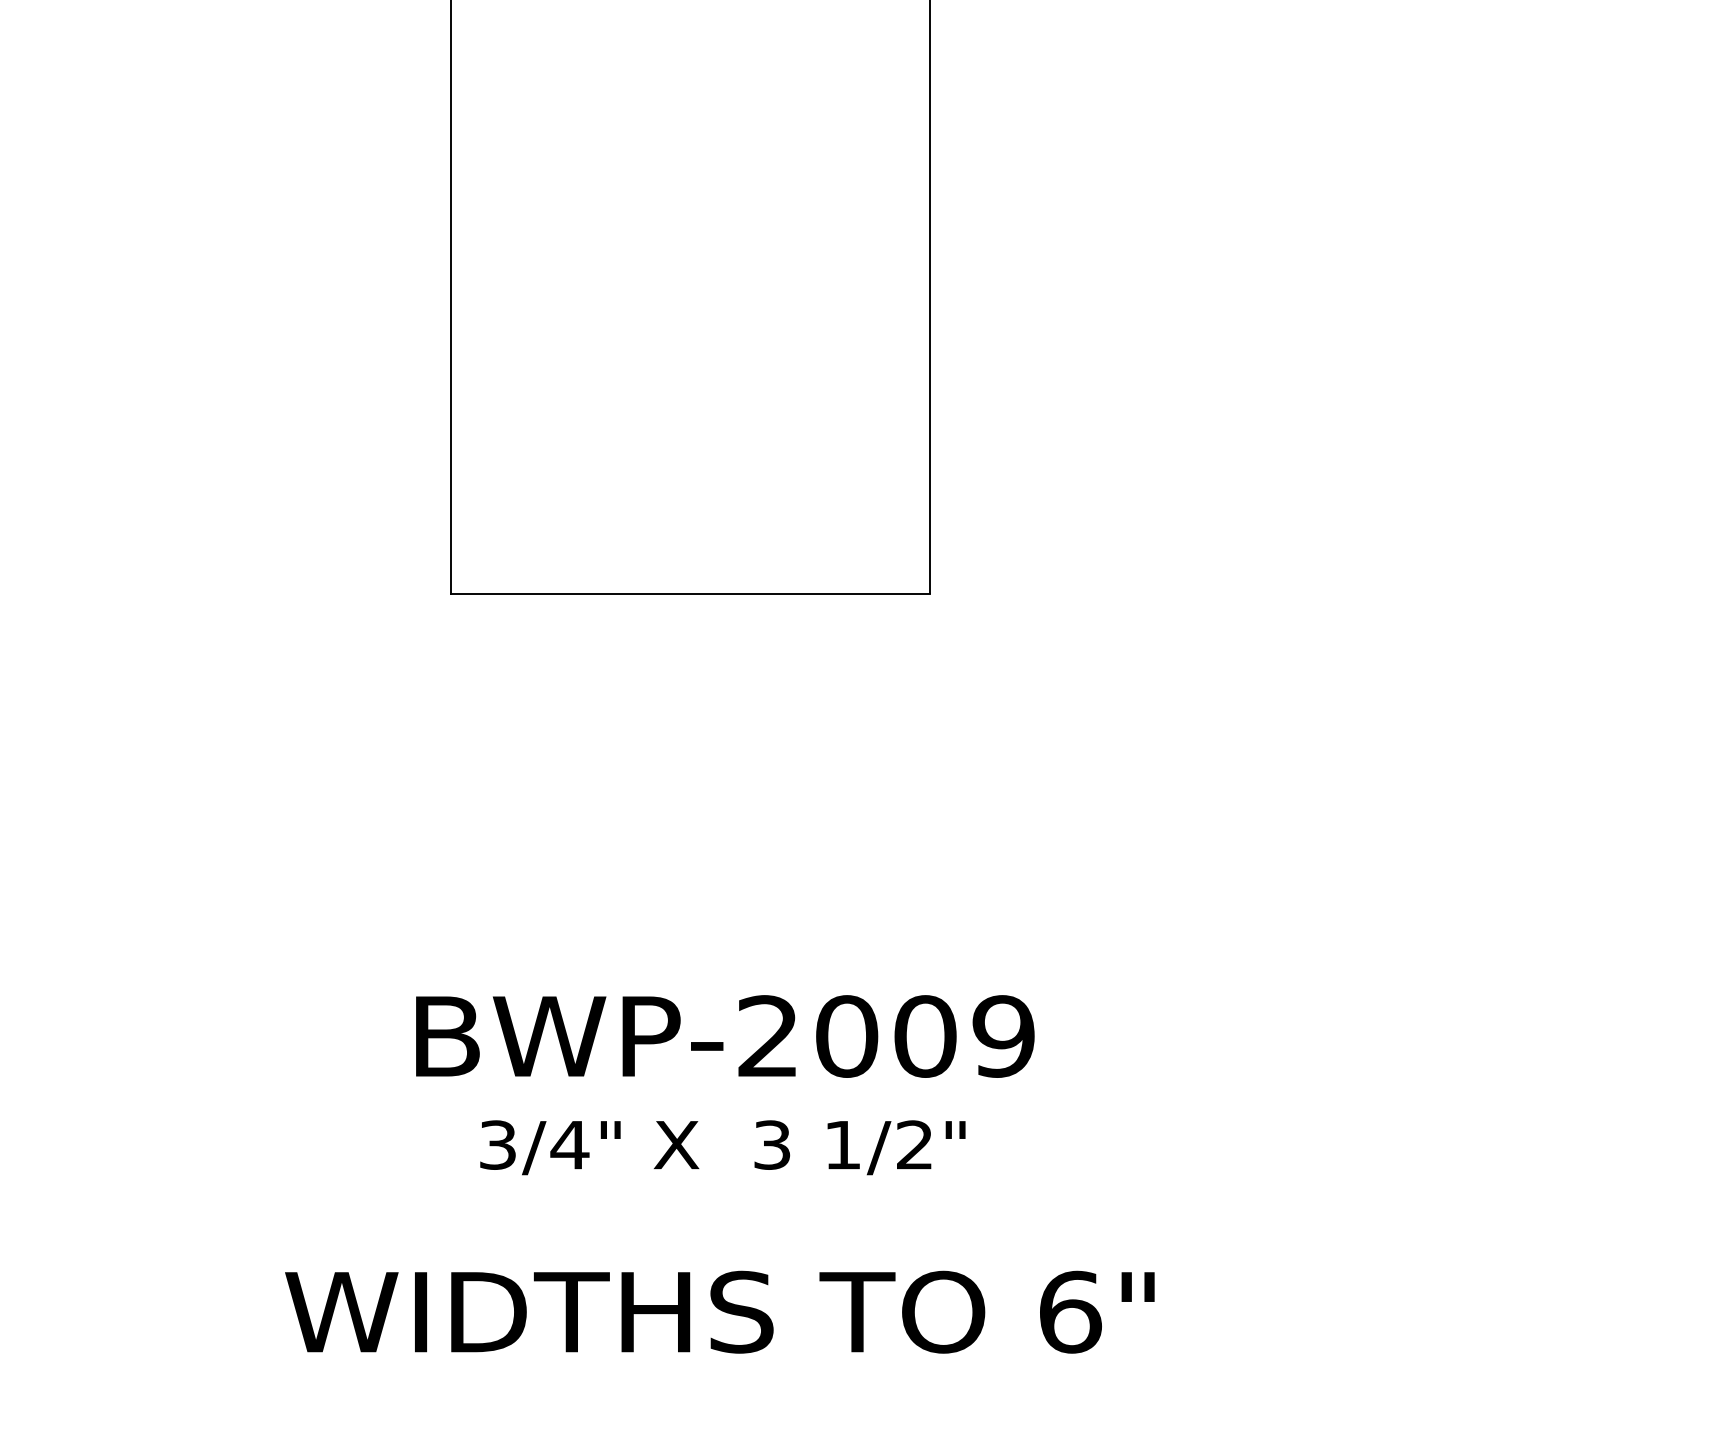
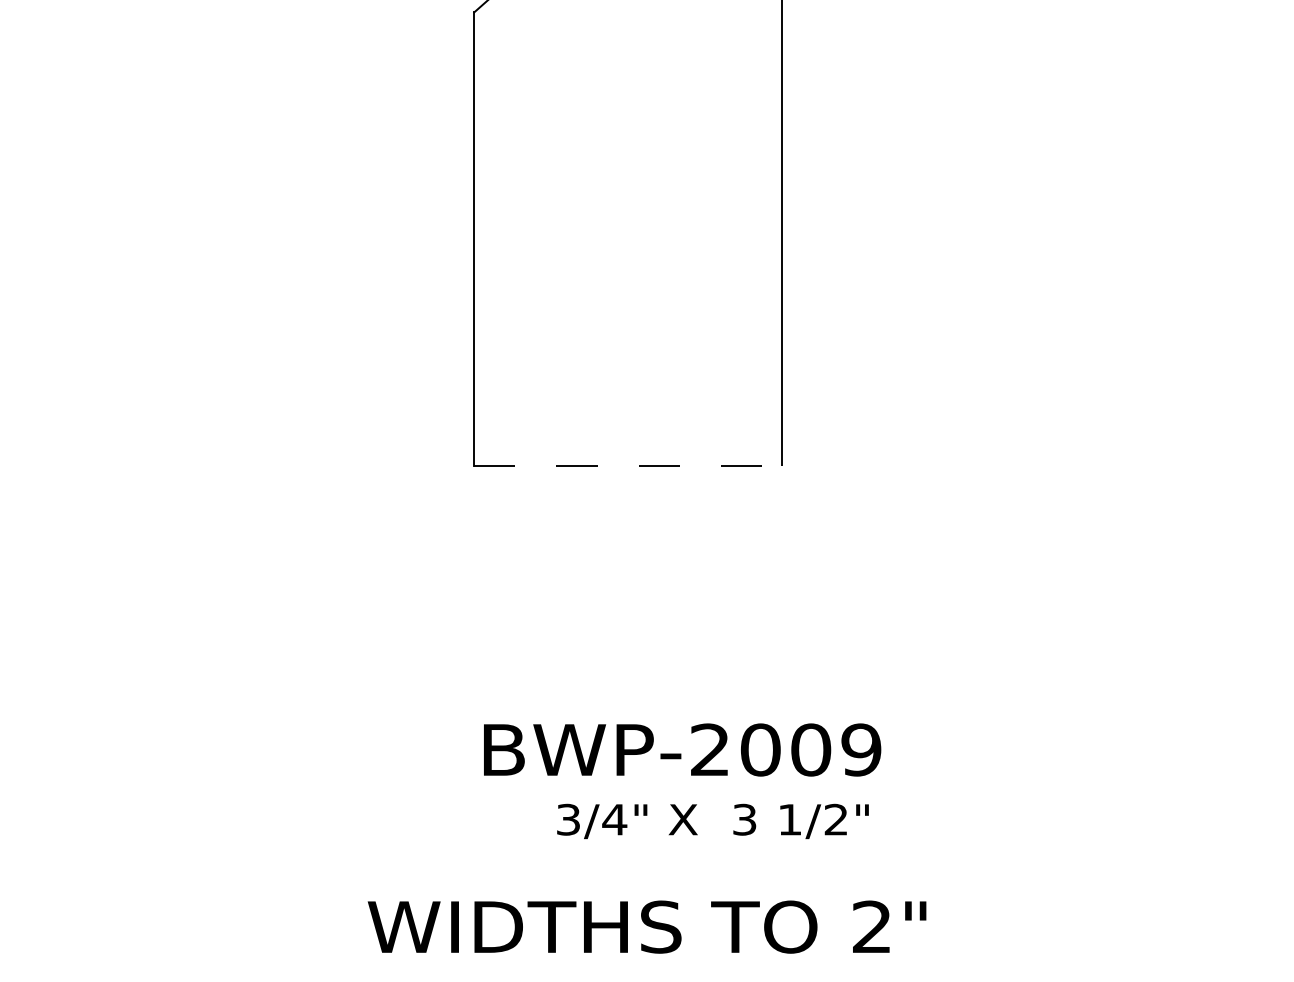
line: (690, 593) -> (628, 465), solid -> dashed
text: (725, 1035) -> (682, 749), moved
text: (722, 1147) -> (712, 821), moved
text: (1070, 1311) -> (872, 926), 6" -> 2"

